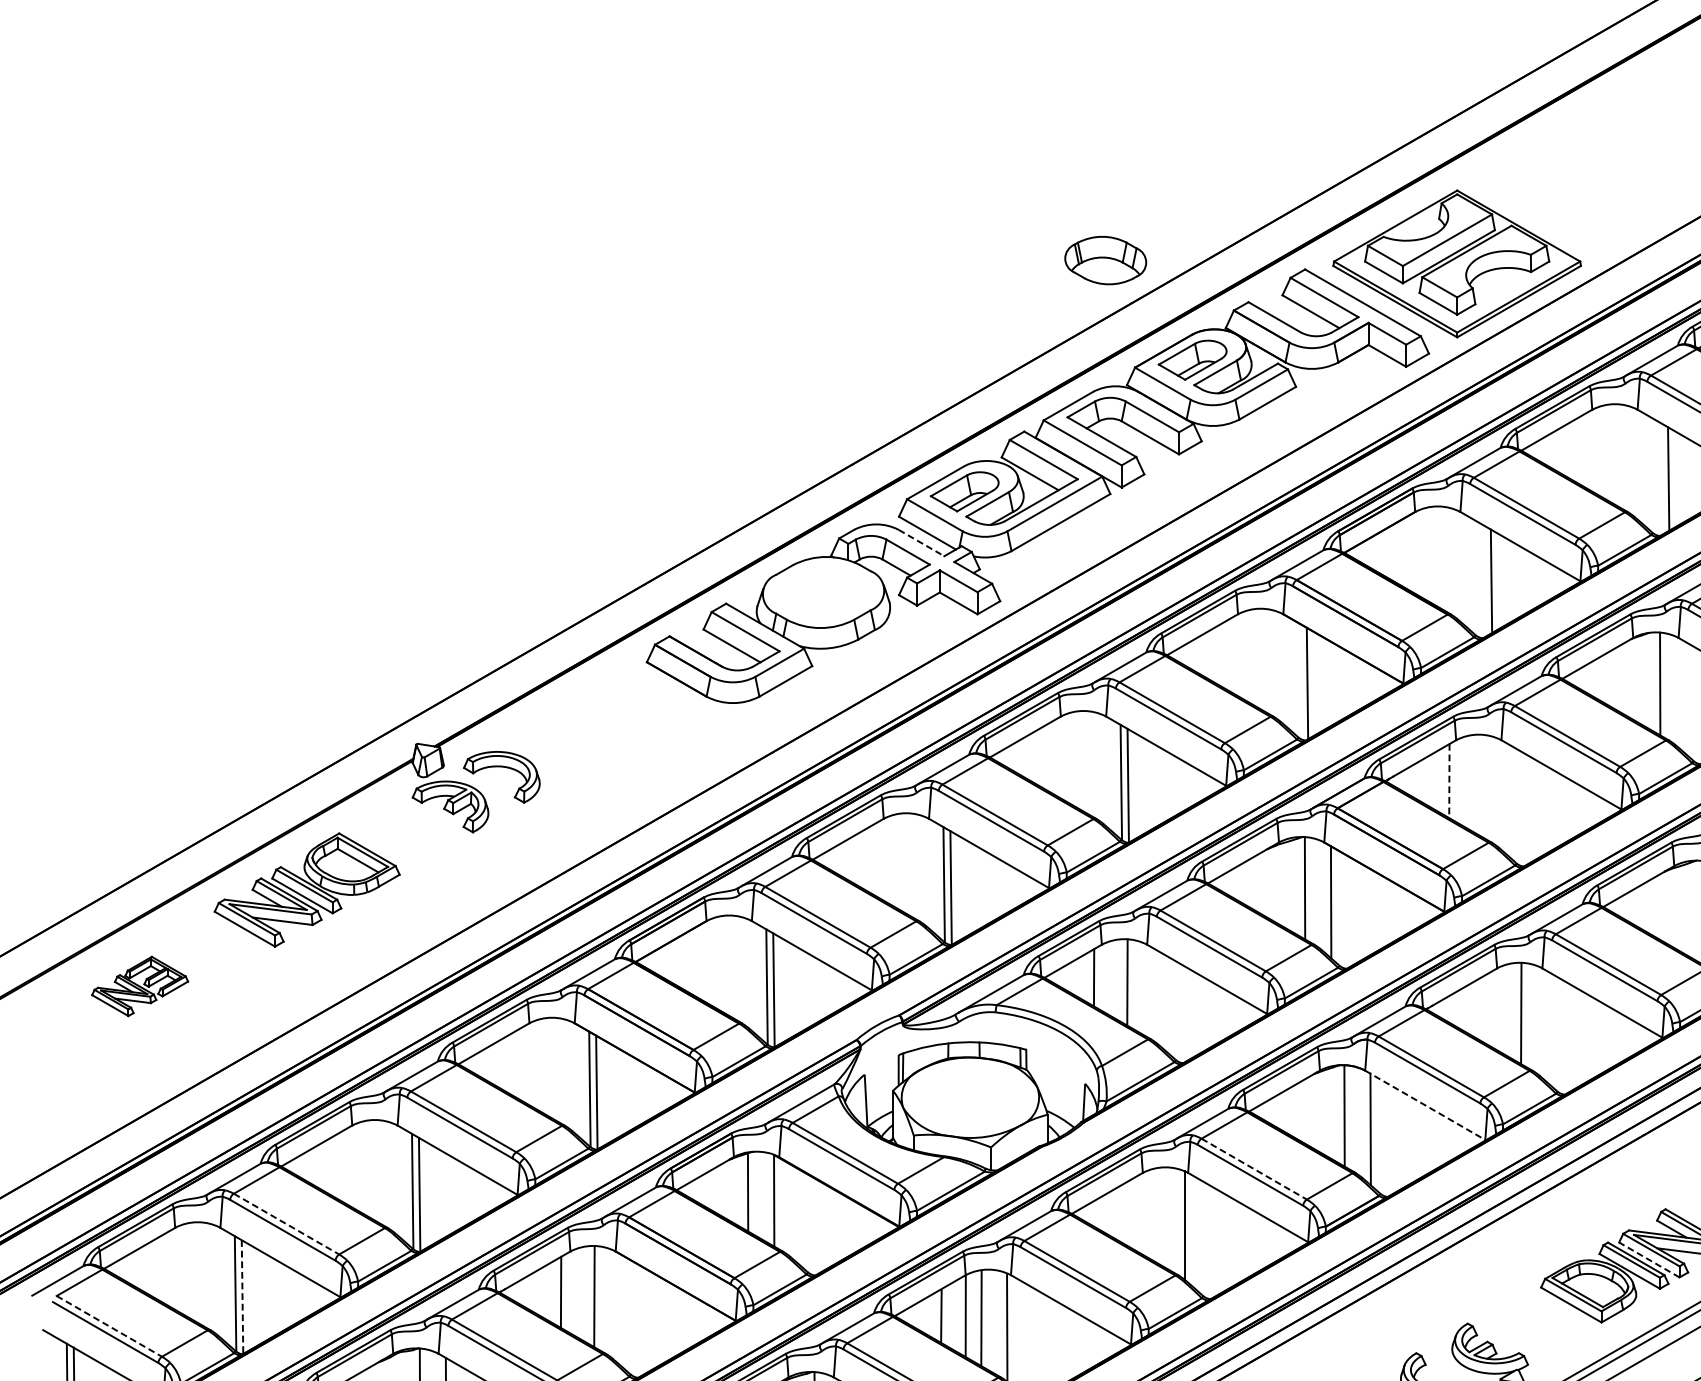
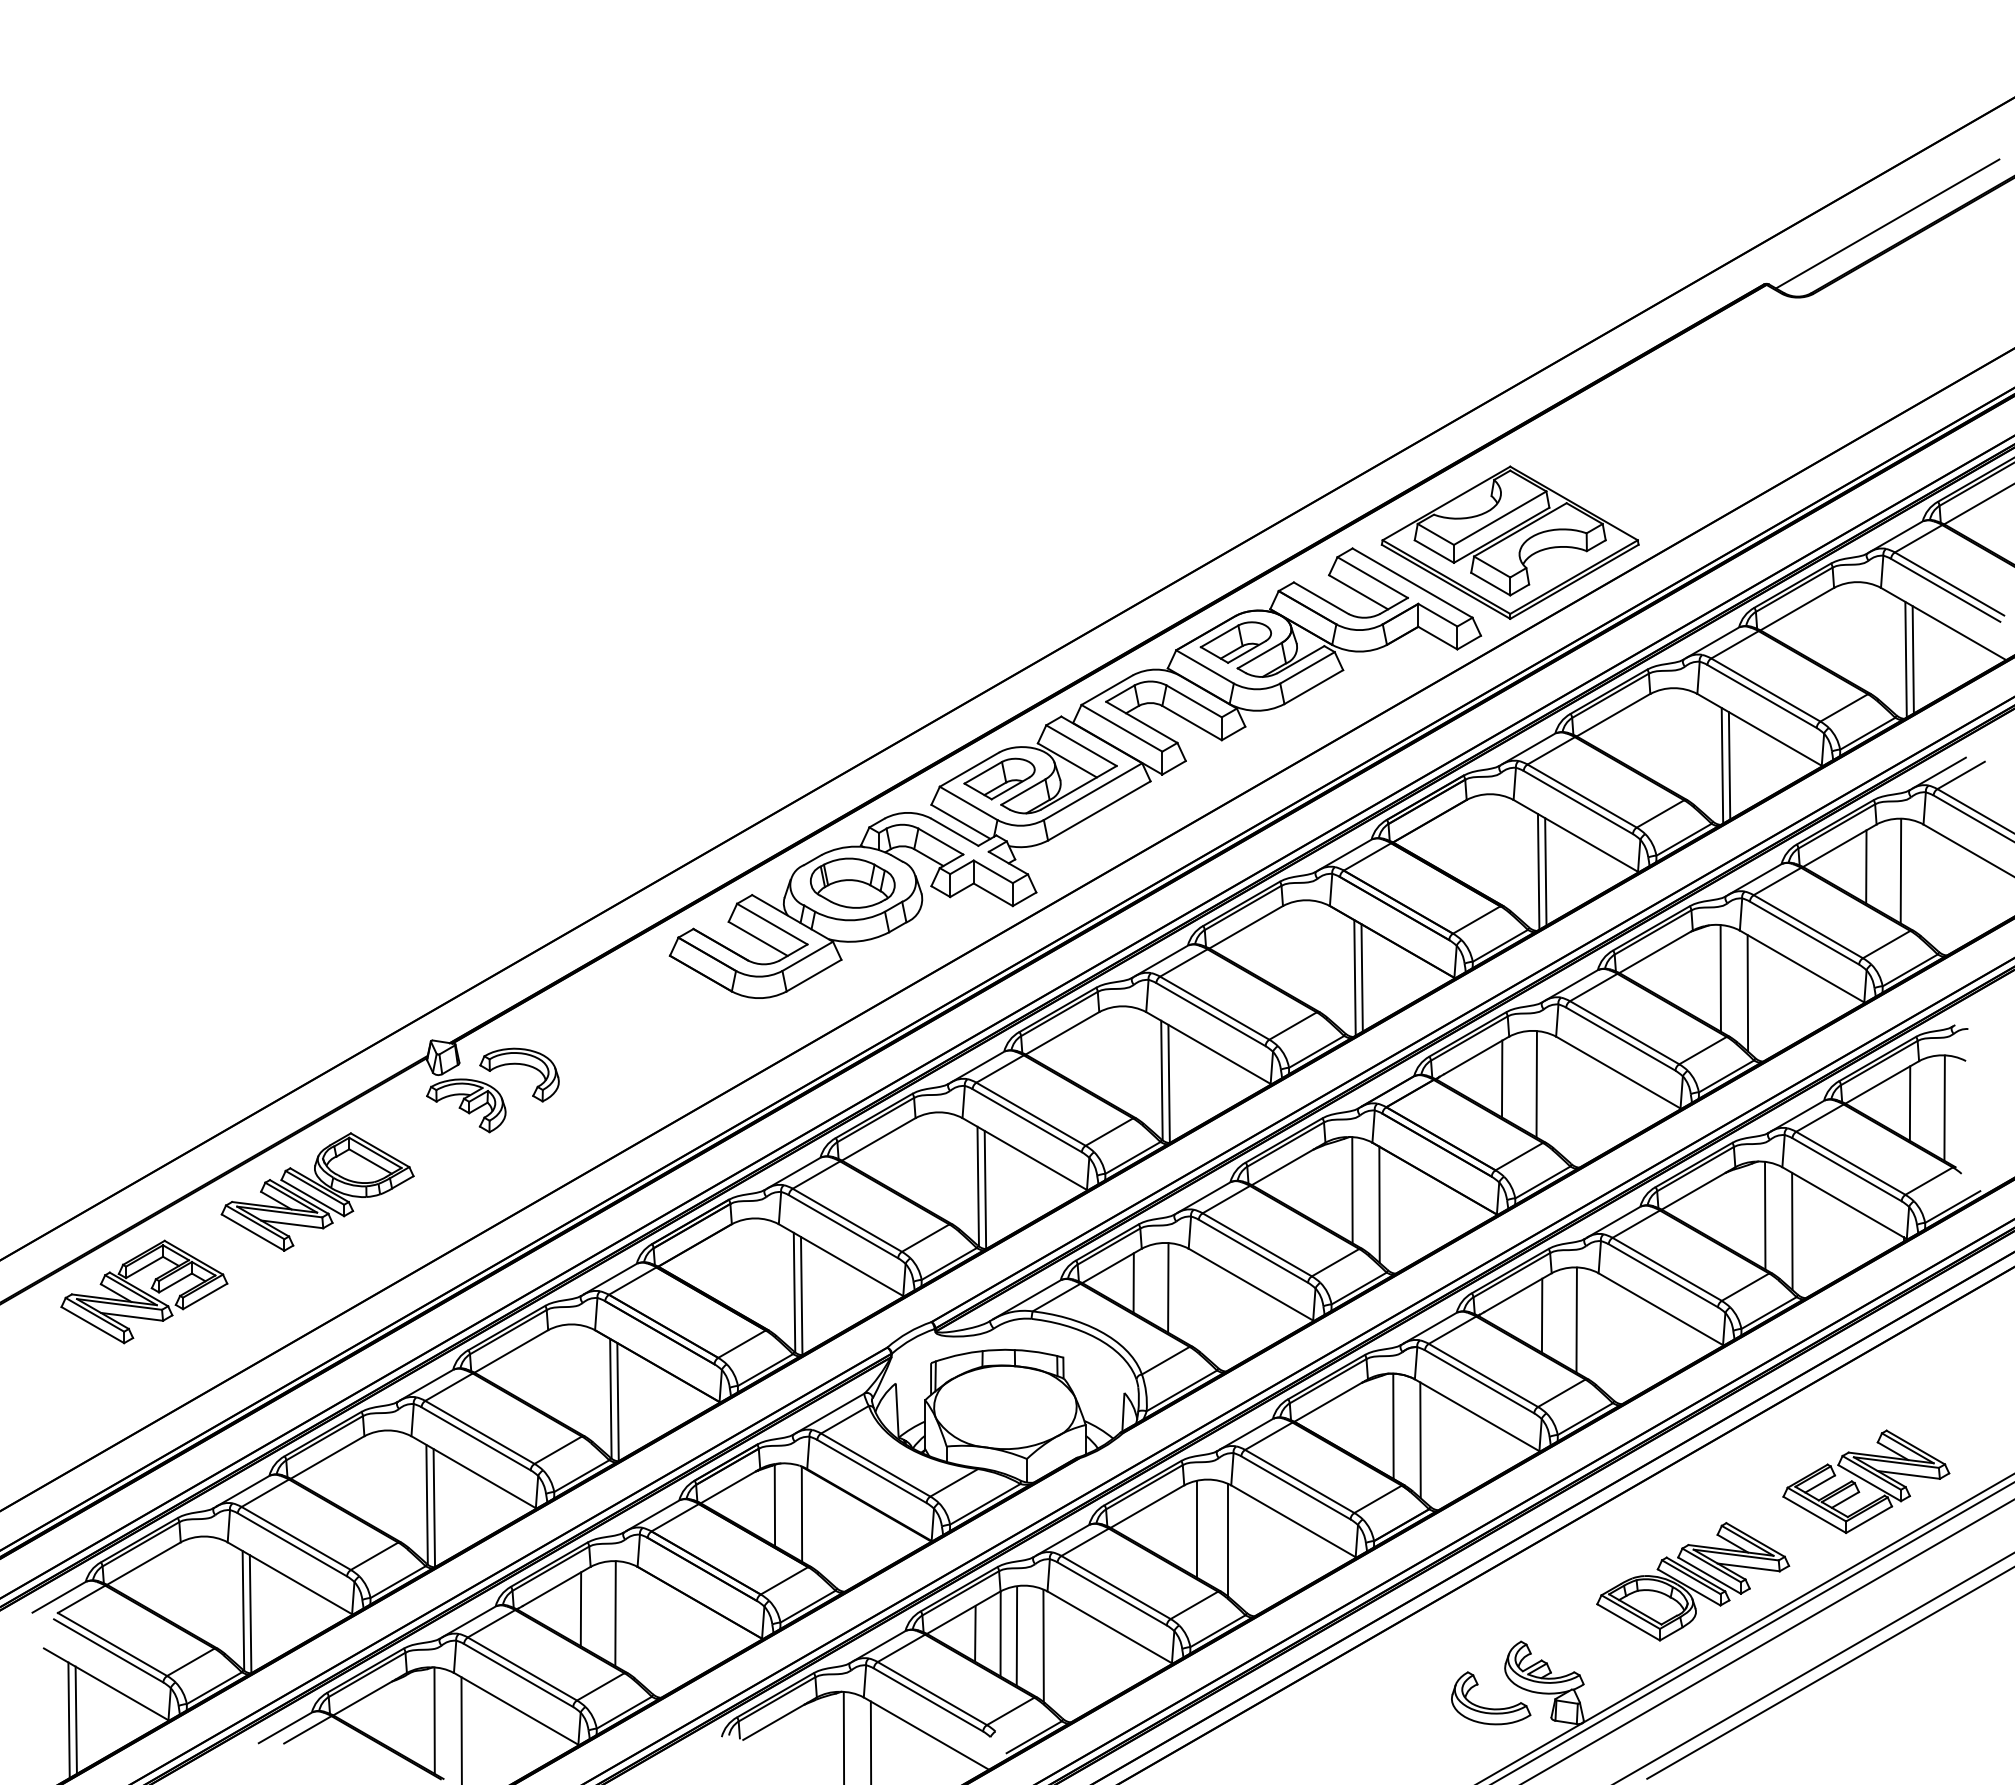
part: (1105, 259) -> (852, 882), moved
line: (1661, 478) -> (1722, 765), added
line: (922, 543) -> (955, 832), dashed -> solid
line: (1484, 580) -> (1538, 871), added
line: (1313, 683) -> (1361, 977), added
line: (1685, 698) -> (1747, 993), added
line: (1449, 781) -> (1502, 1079), dashed -> solid
line: (1482, 786) -> (1536, 1084), added
part: (140, 985) -> (144, 1291), size x1.67
line: (1487, 1009) -> (1541, 1315), added
line: (1425, 1105) -> (1477, 1415), dashed -> solid
line: (1254, 1169) -> (1300, 1481), dashed -> solid
line: (1155, 1214) -> (1197, 1528), added
line: (286, 1224) -> (296, 1538), dashed -> solid
line: (1649, 1259) -> (1709, 1575), dashed -> solid
line: (242, 1297) -> (250, 1614), dashed -> solid
line: (109, 1326) -> (112, 1644), dashed -> solid

